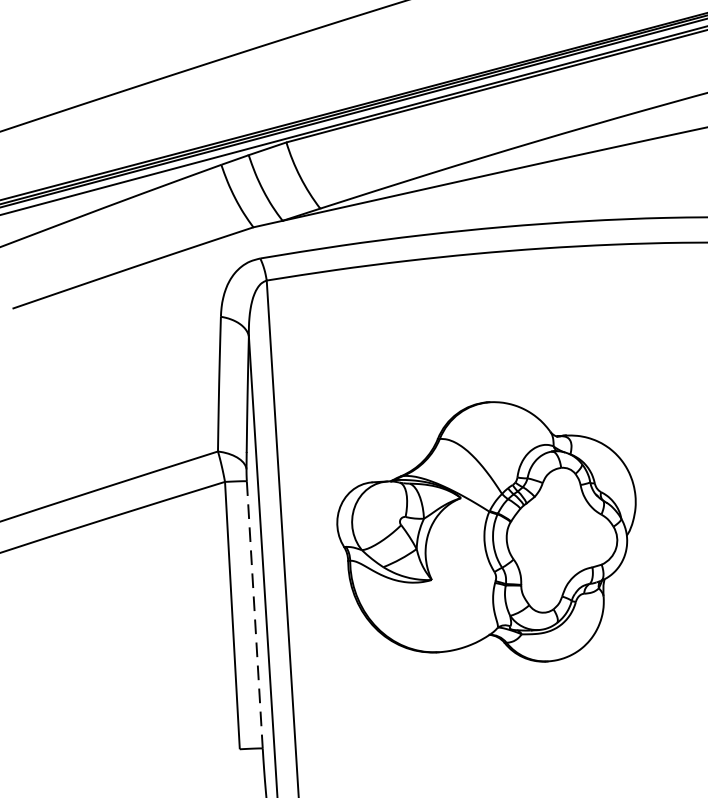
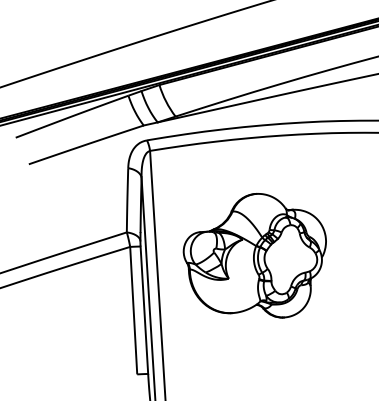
part: (485, 531) -> (254, 255), moved
line: (255, 615) -> (144, 310), dashed -> solid

